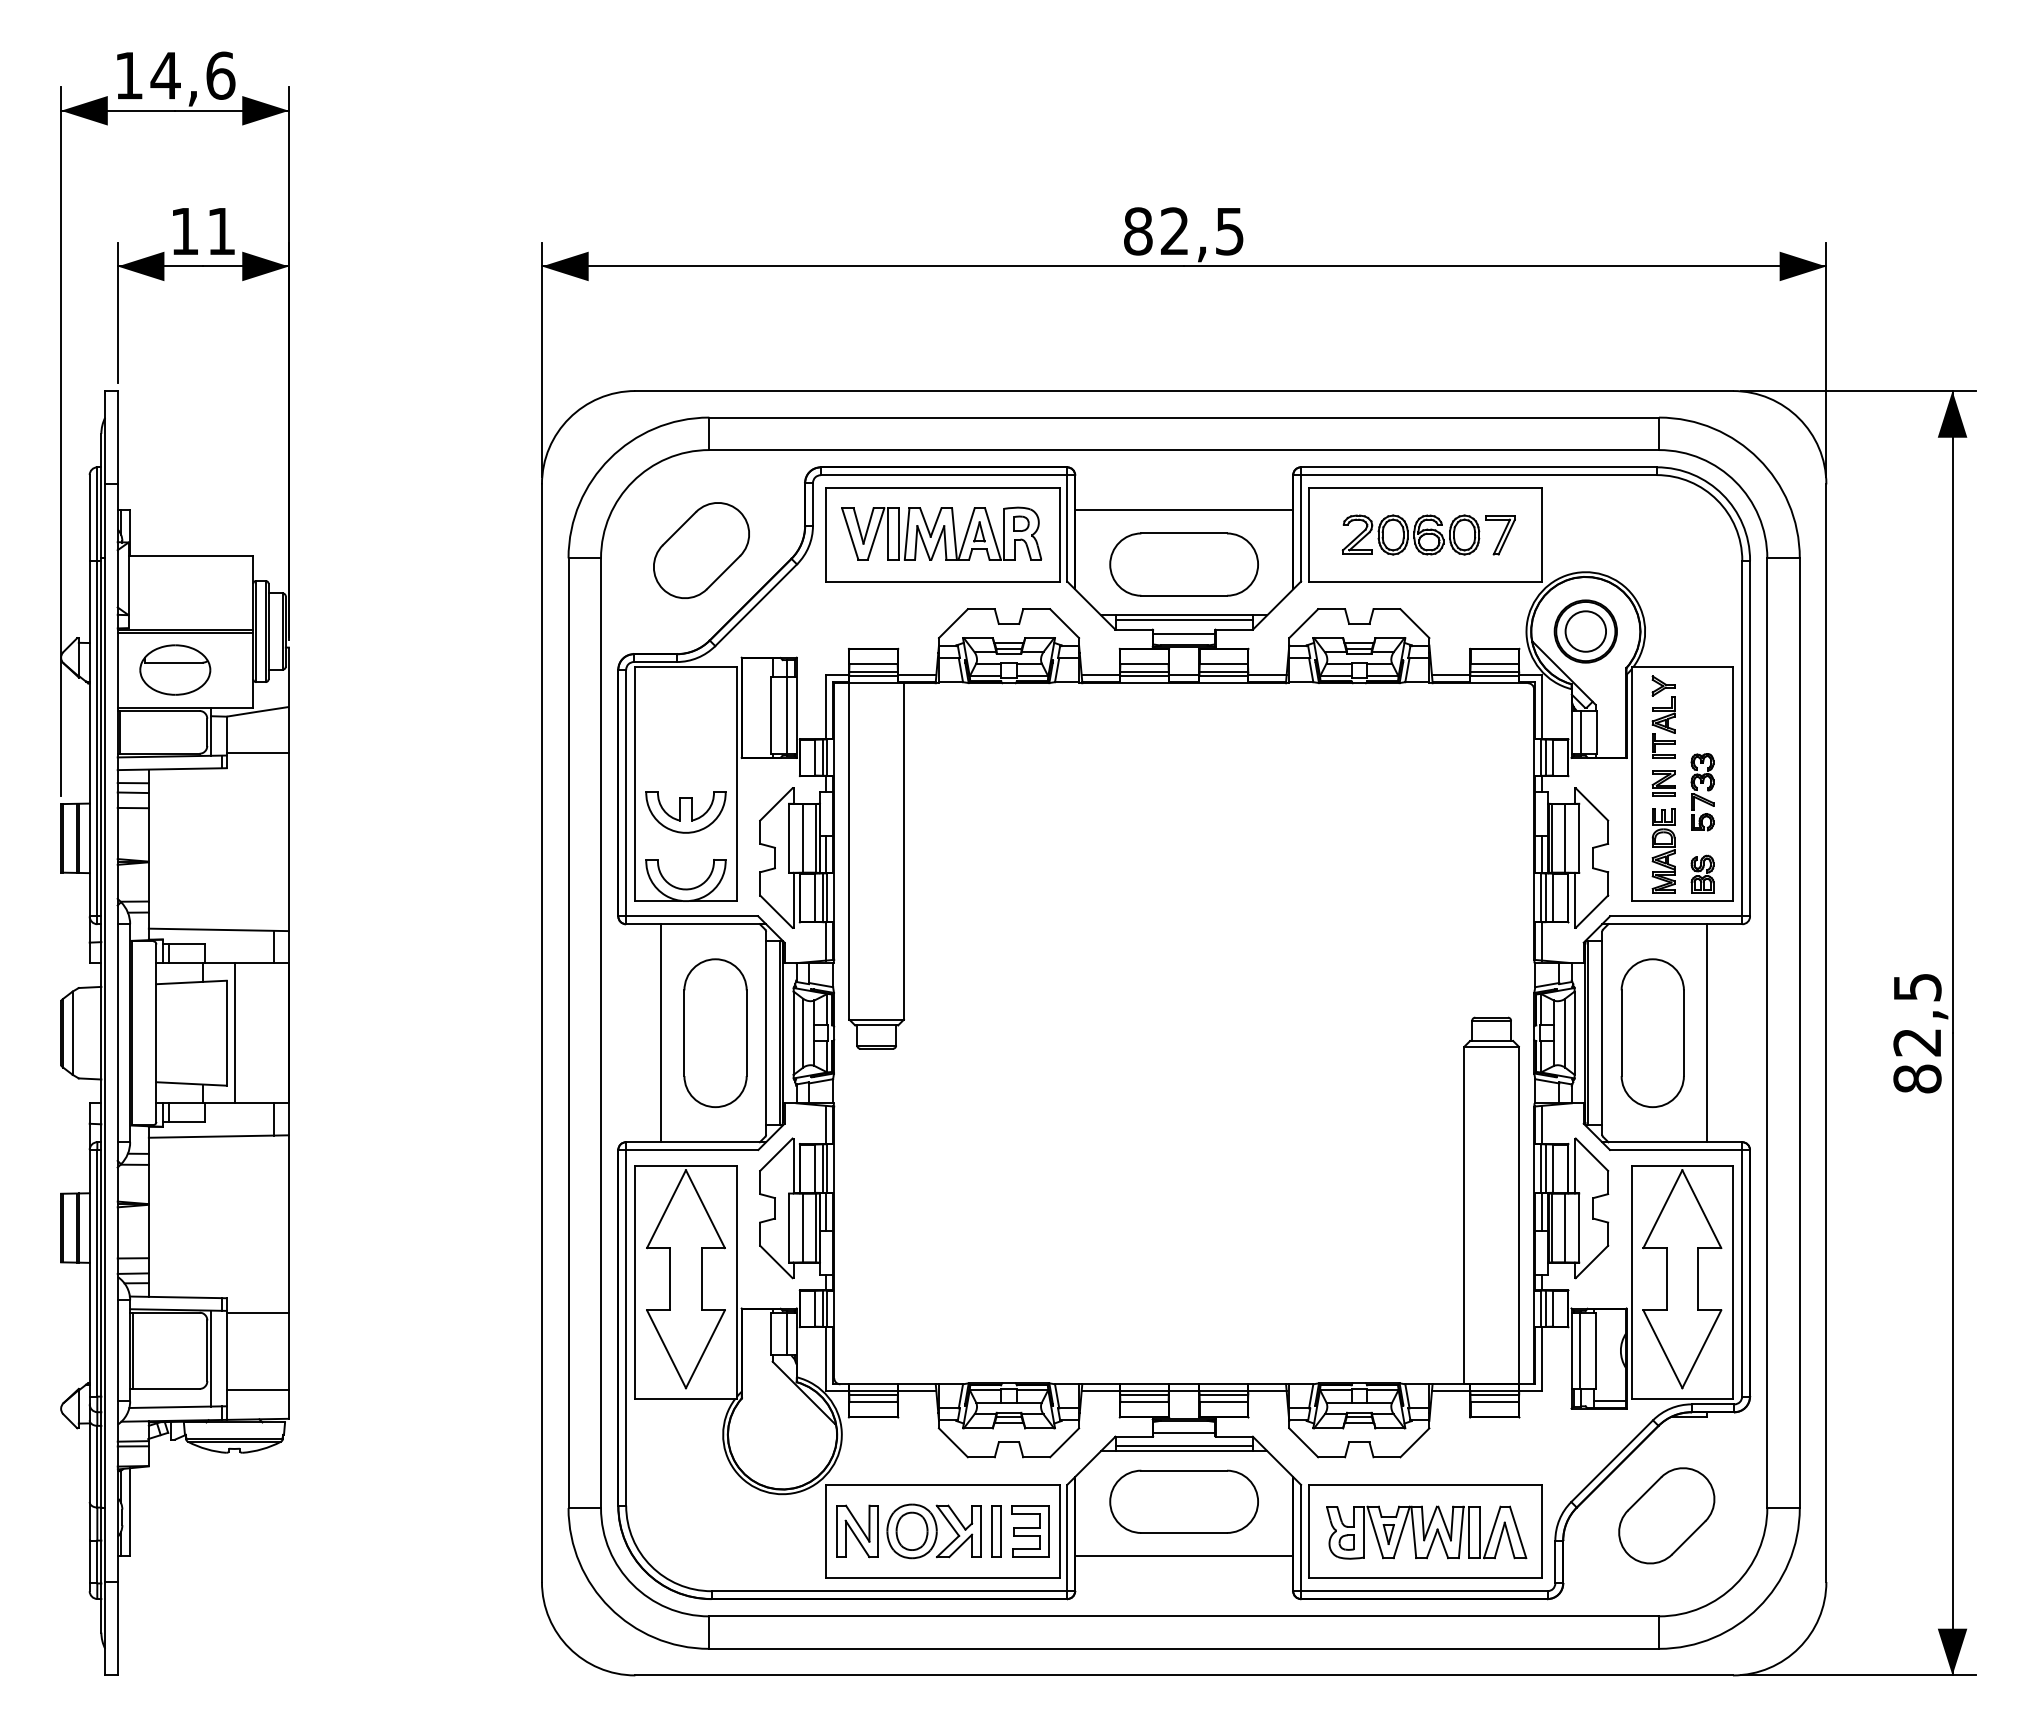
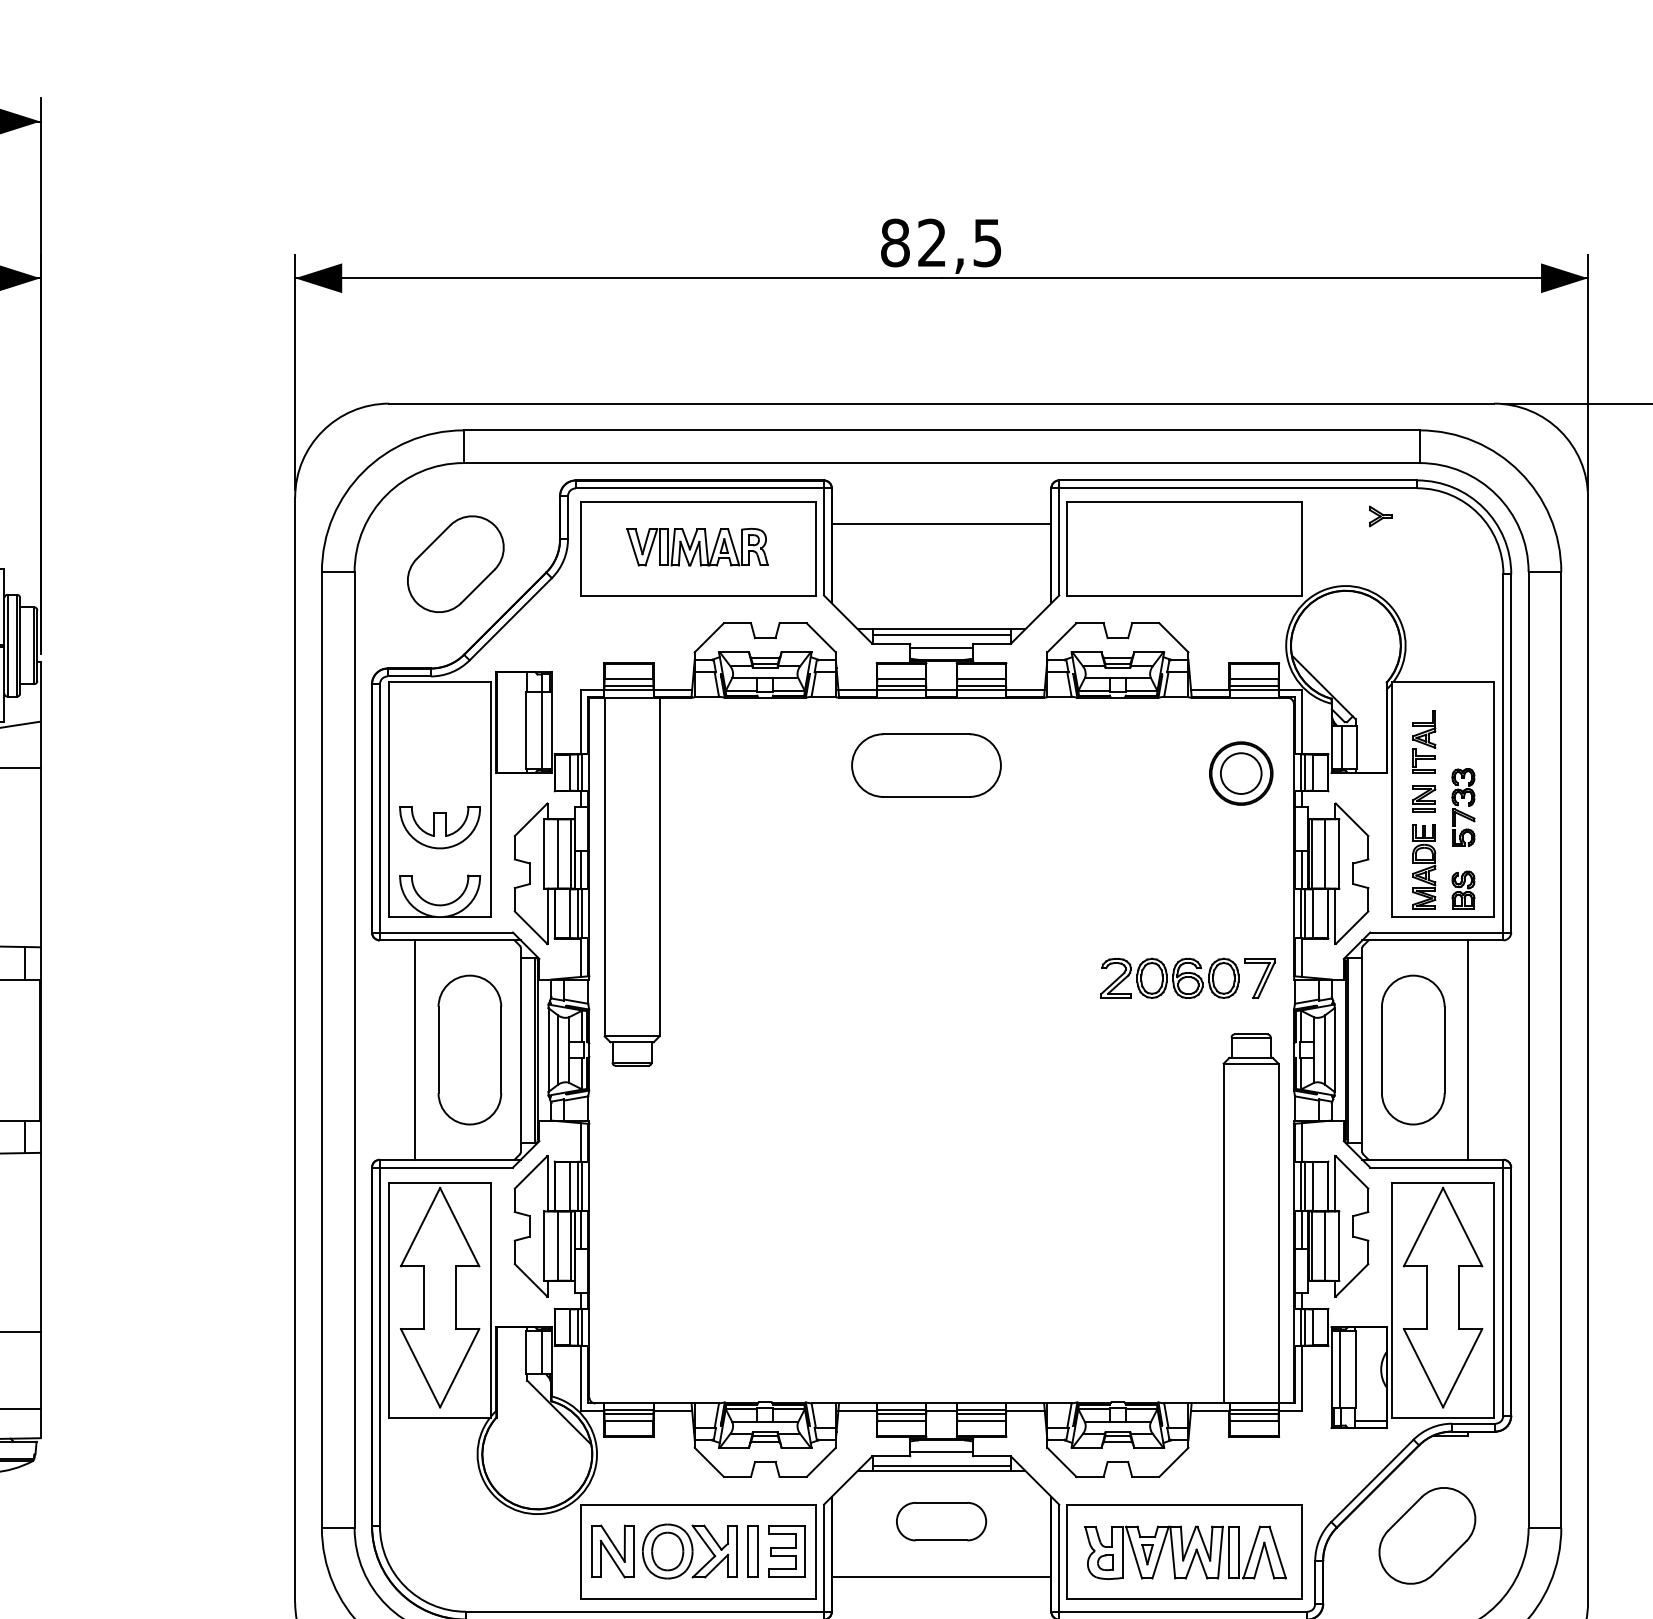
part: (941, 533) -> (697, 547), size x0.7
part: (1428, 534) -> (1187, 977), moved
part: (1183, 564) -> (925, 765), moved
part: (1585, 631) -> (1240, 773), moved
part: (1663, 685) -> (1380, 515), moved
part: (1183, 1501) -> (940, 1521), size x0.6

